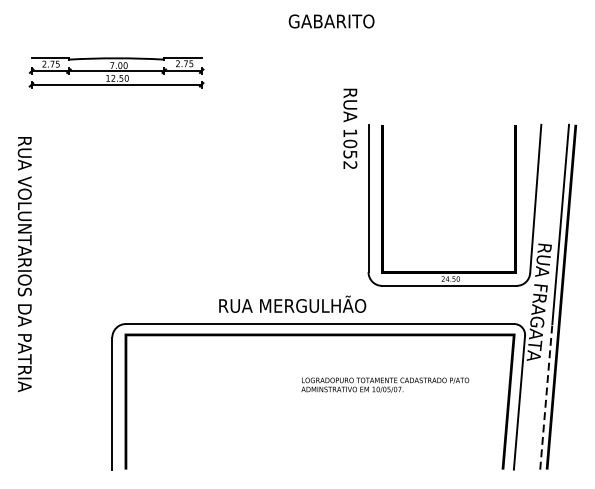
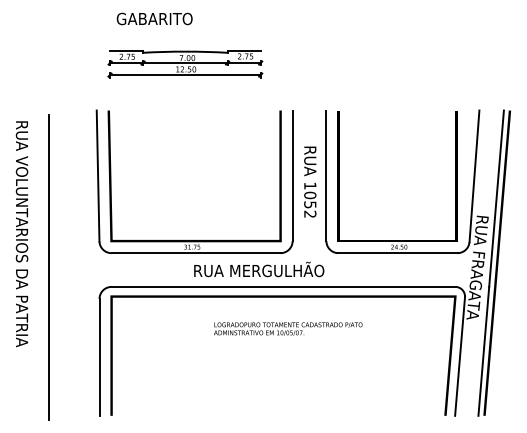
text: (331, 20) -> (154, 18), moved
part: (116, 72) -> (185, 64), moved
text: (350, 128) -> (310, 181), moved
part: (219, 271) -> (194, 240), added
line: (55, 302) -> (49, 267), added
text: (385, 384) -> (288, 328), moved
line: (545, 396) -> (483, 351), dashed -> solid

